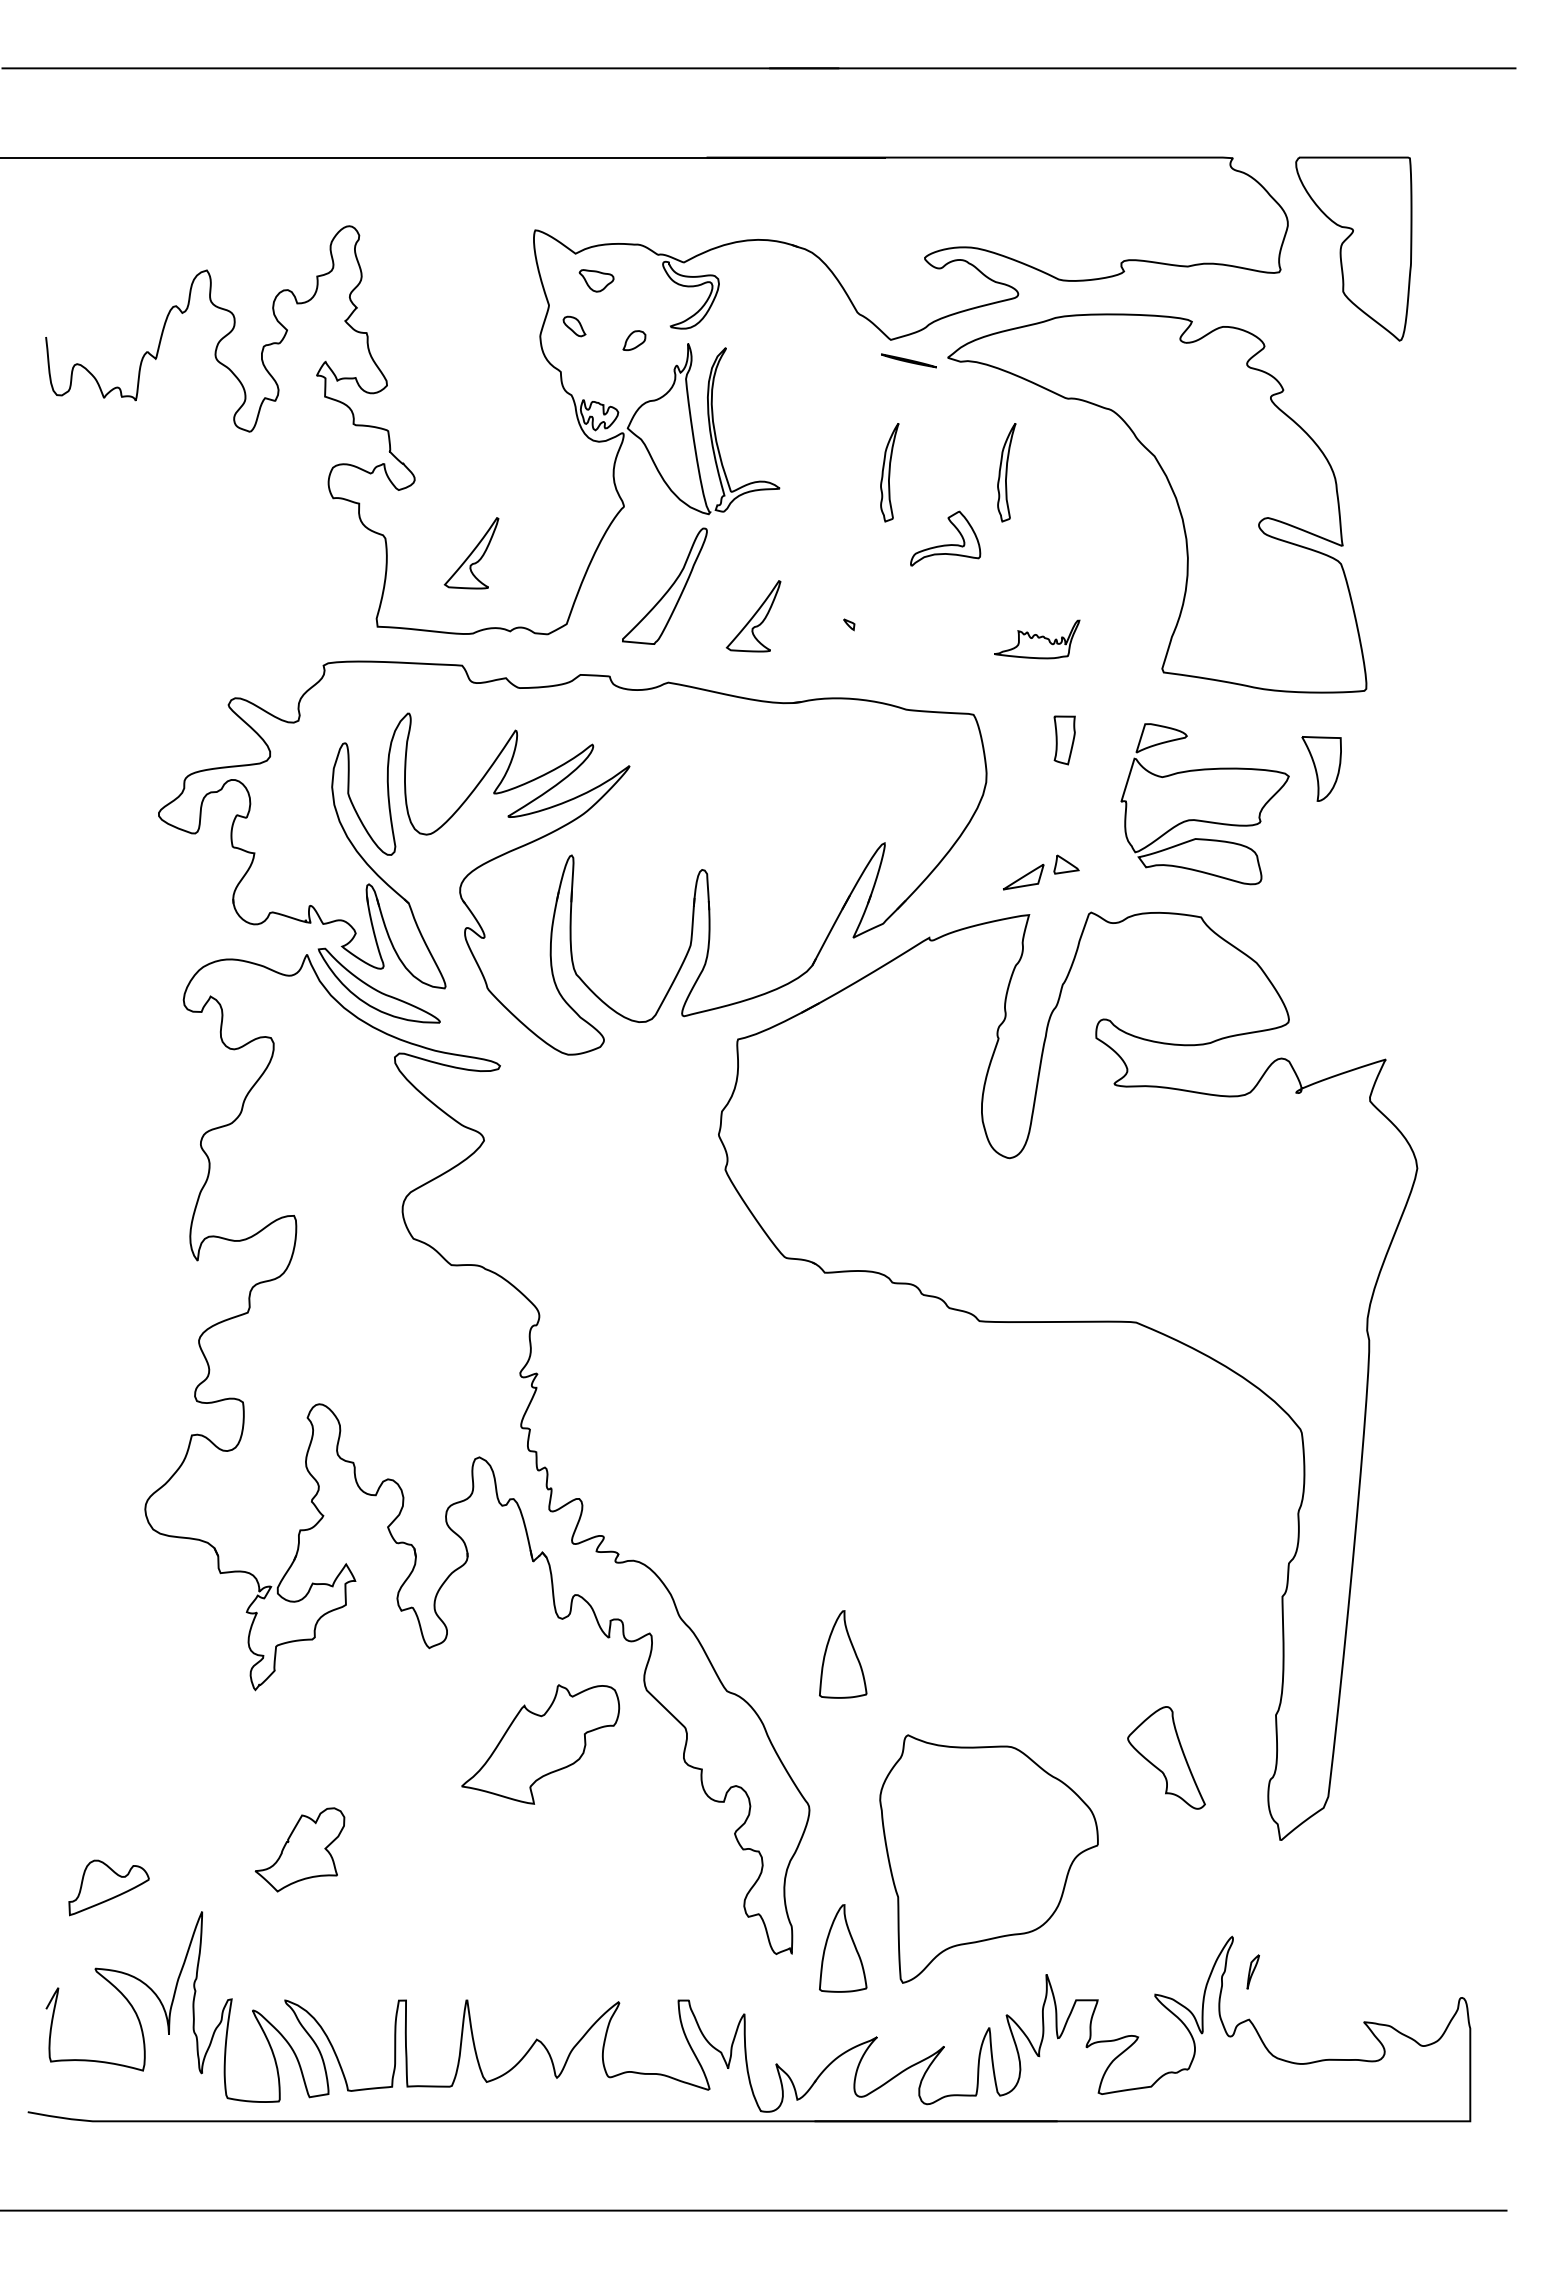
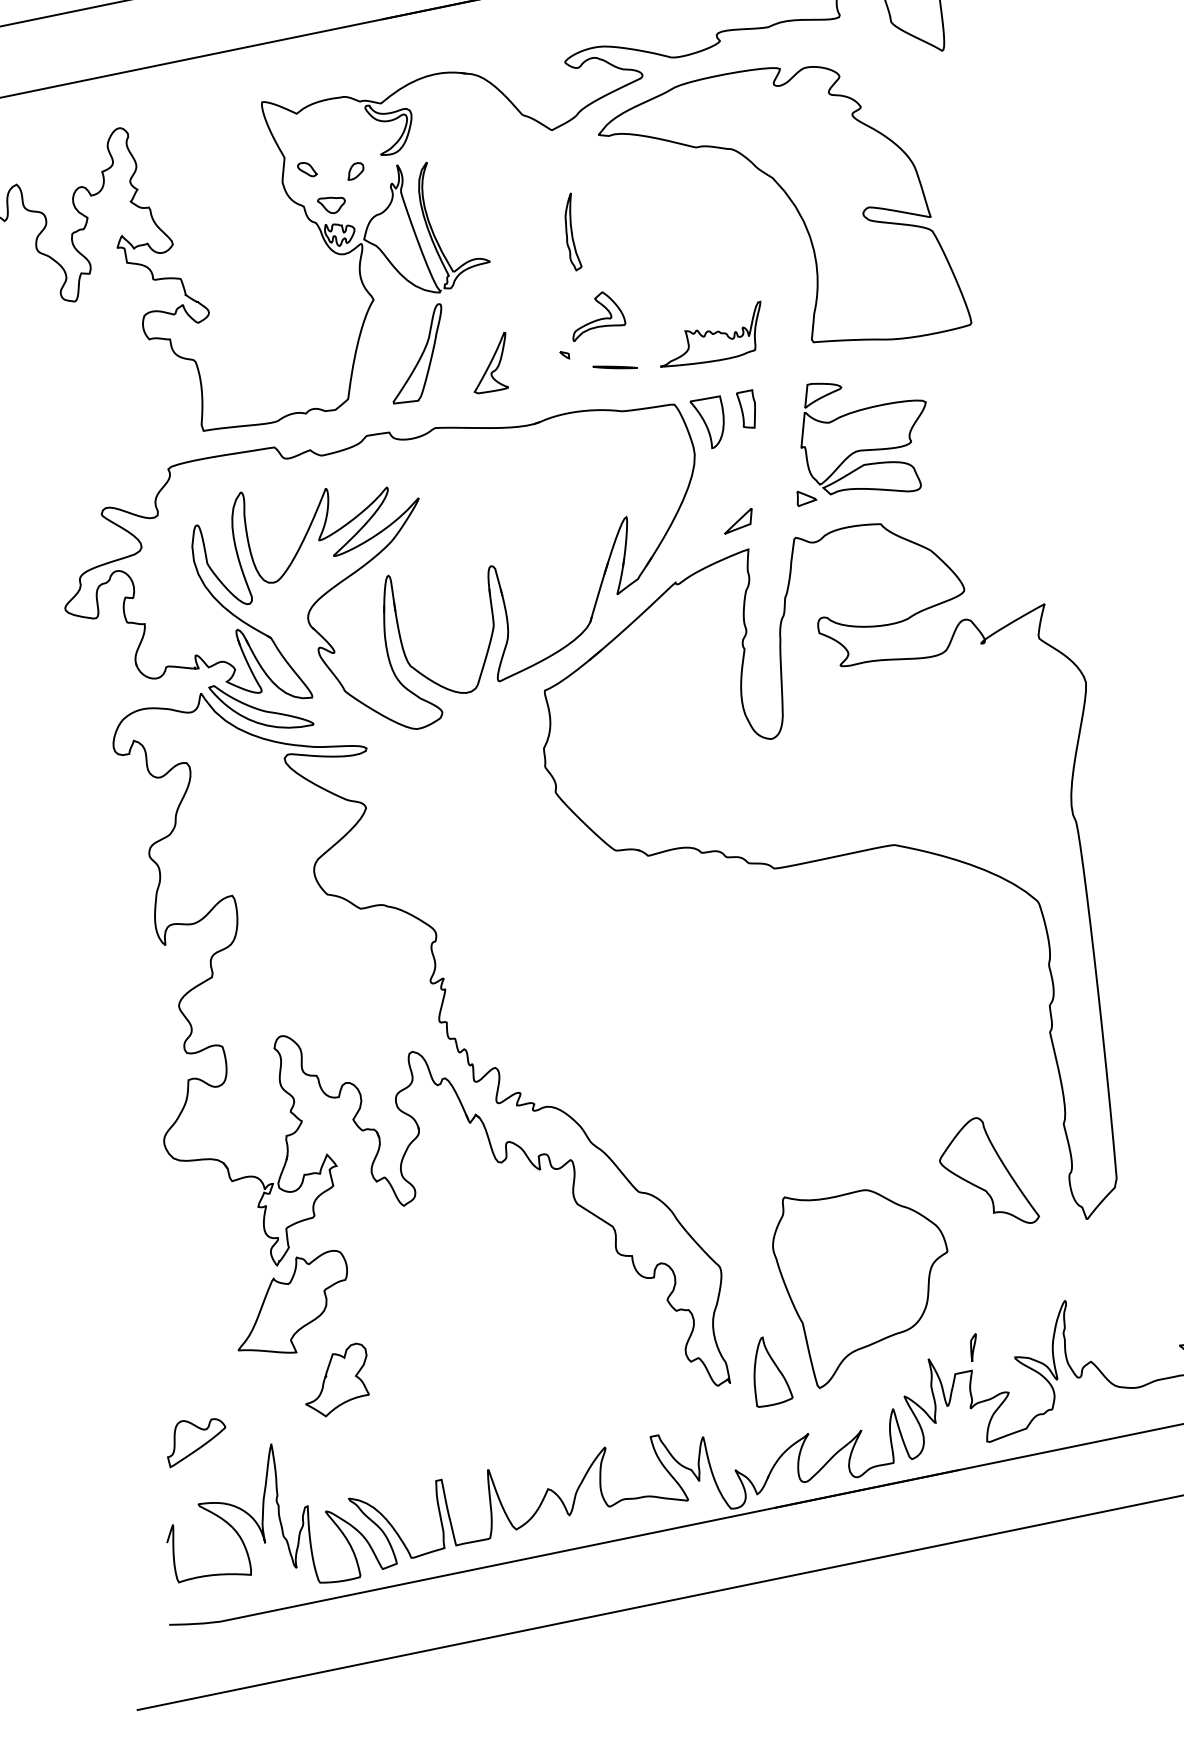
part: (596, 280) -> (332, 204), moved
line: (908, 360) -> (614, 367), moved
part: (1006, 472) -> (661, 213), removed
part: (945, 538) -> (596, 315), moved
part: (471, 553) -> (264, 360), removed
part: (1036, 639) -> (710, 337), size x1.67
part: (1321, 768) -> (709, 422), moved
part: (1066, 864) -> (806, 497), moved
part: (843, 1654) -> (722, 1145), removed
part: (540, 1744) -> (292, 1305), moved
part: (1166, 1757) -> (986, 1173), size x1.43
part: (1252, 1971) -> (973, 1347), moved

